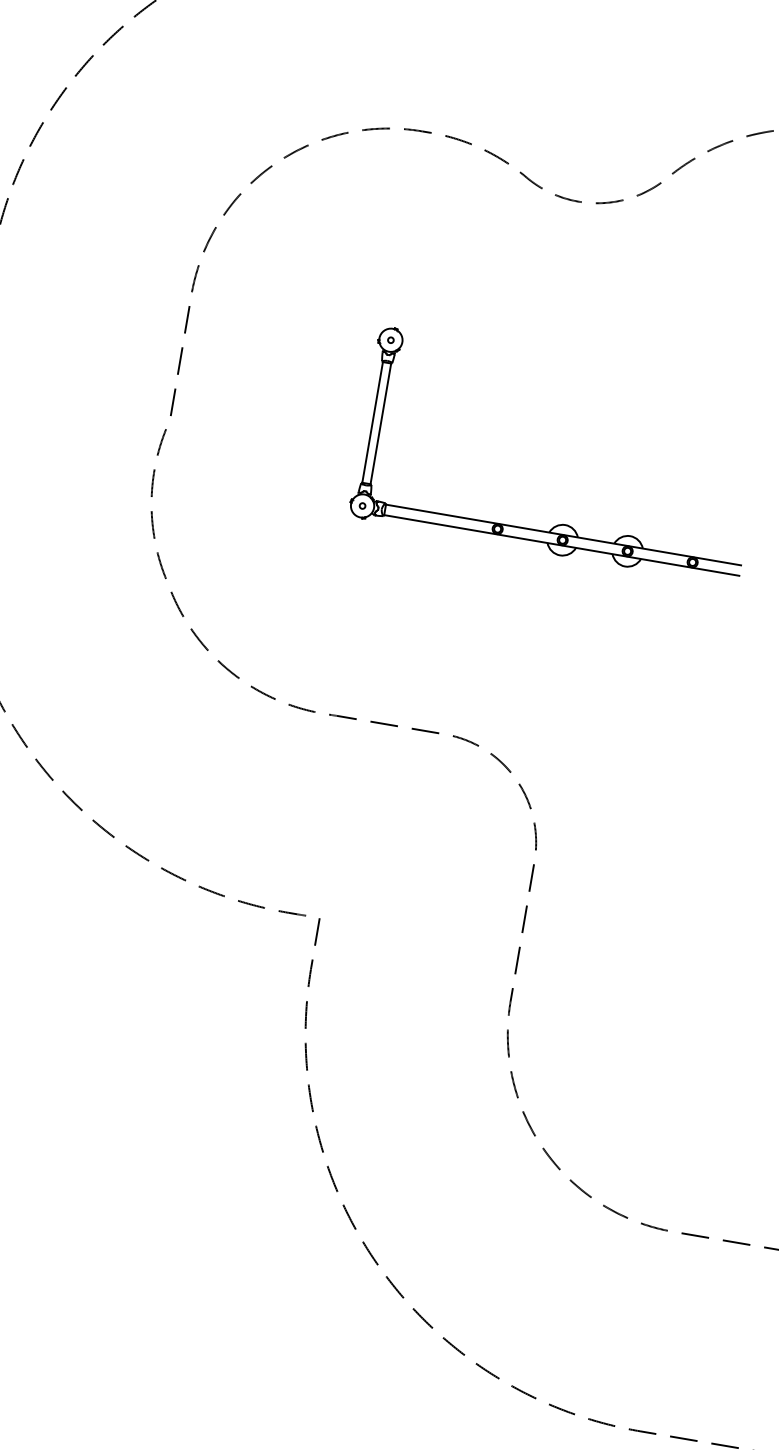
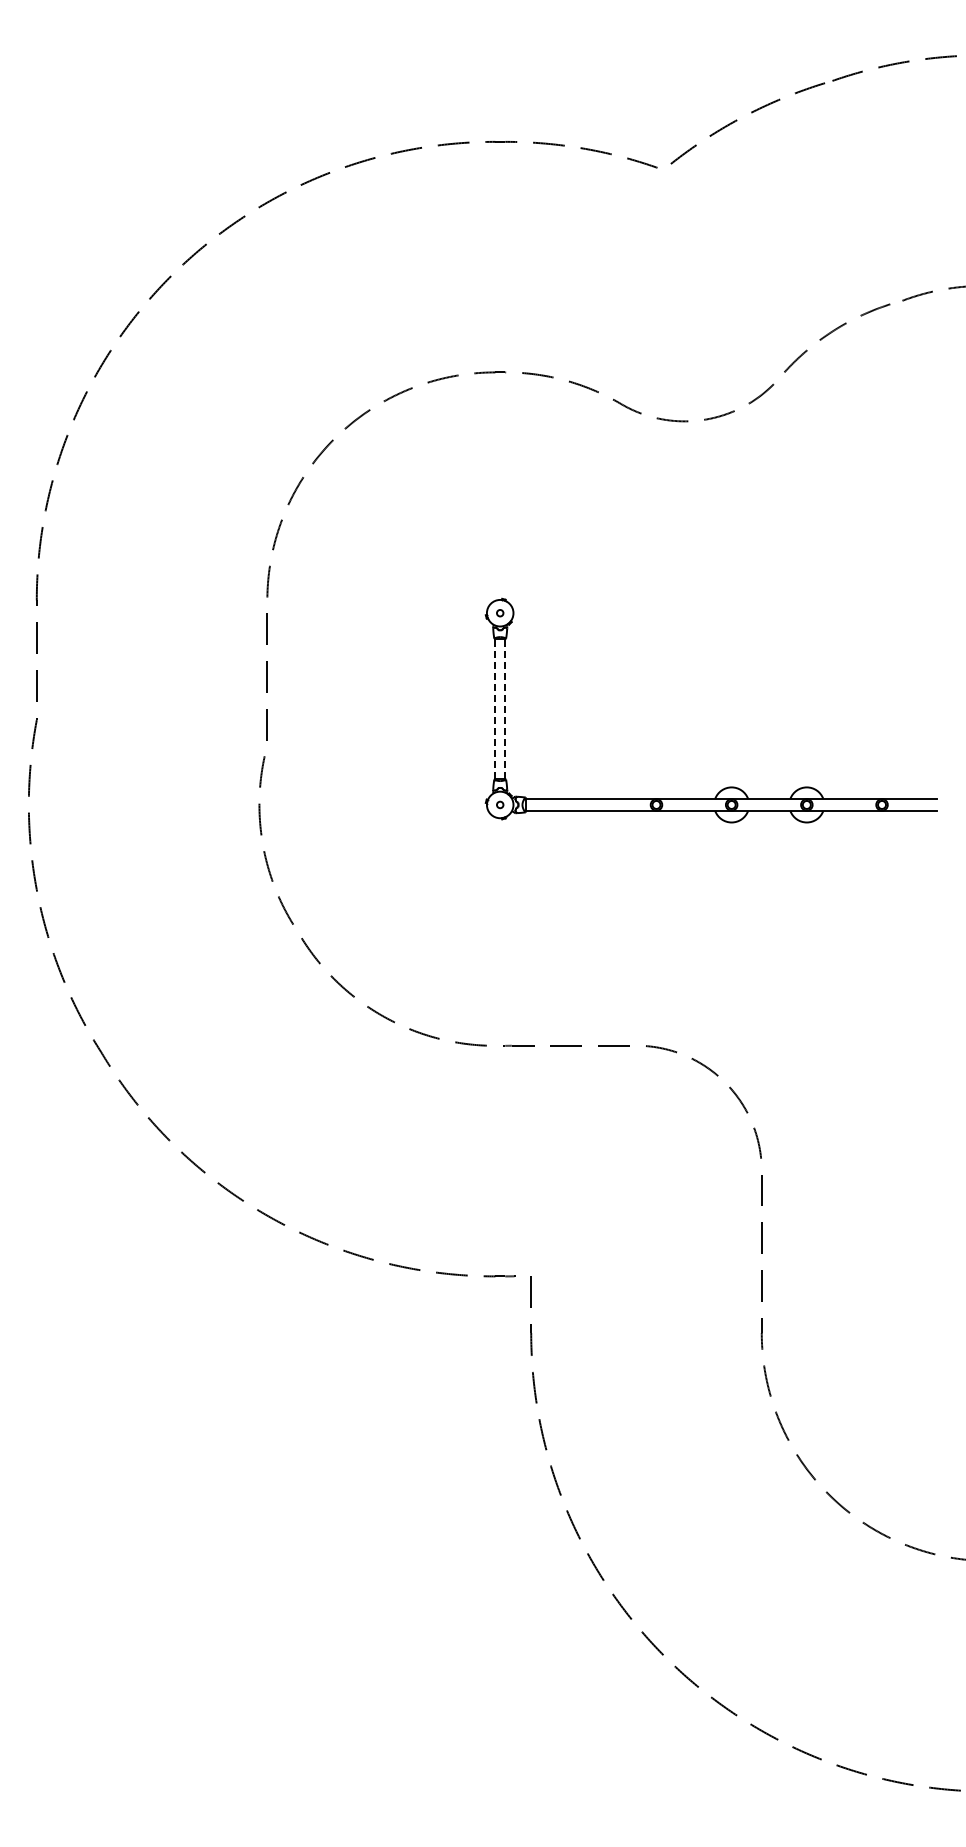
line: (372, 422) -> (495, 709), solid -> dashed
line: (380, 424) -> (504, 709), solid -> dashed

